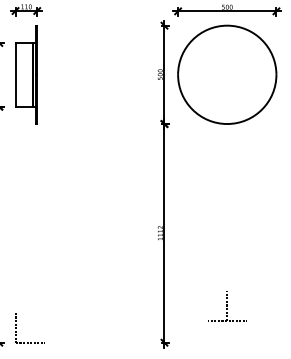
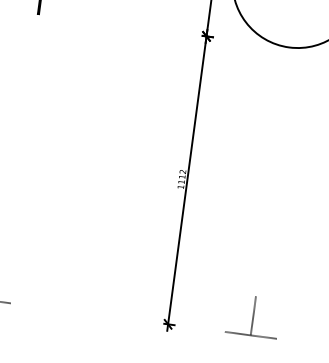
part: (227, 306) -> (253, 316), moved

